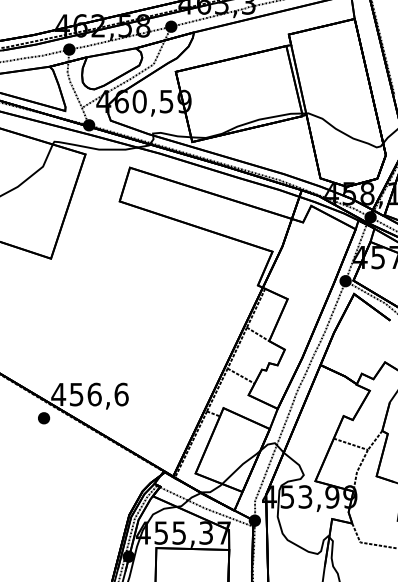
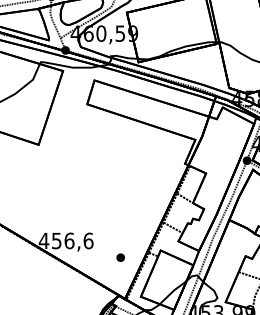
part: (44, 418) -> (121, 257), moved

